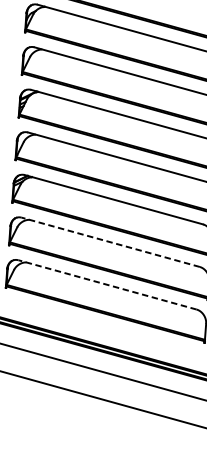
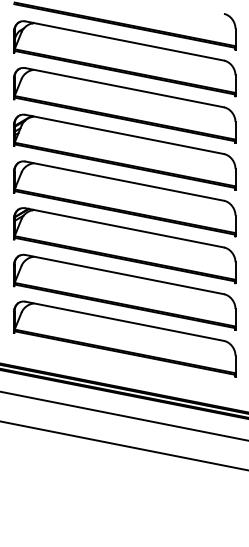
line: (110, 242) -> (124, 274), dashed -> solid
line: (107, 285) -> (124, 321), dashed -> solid

